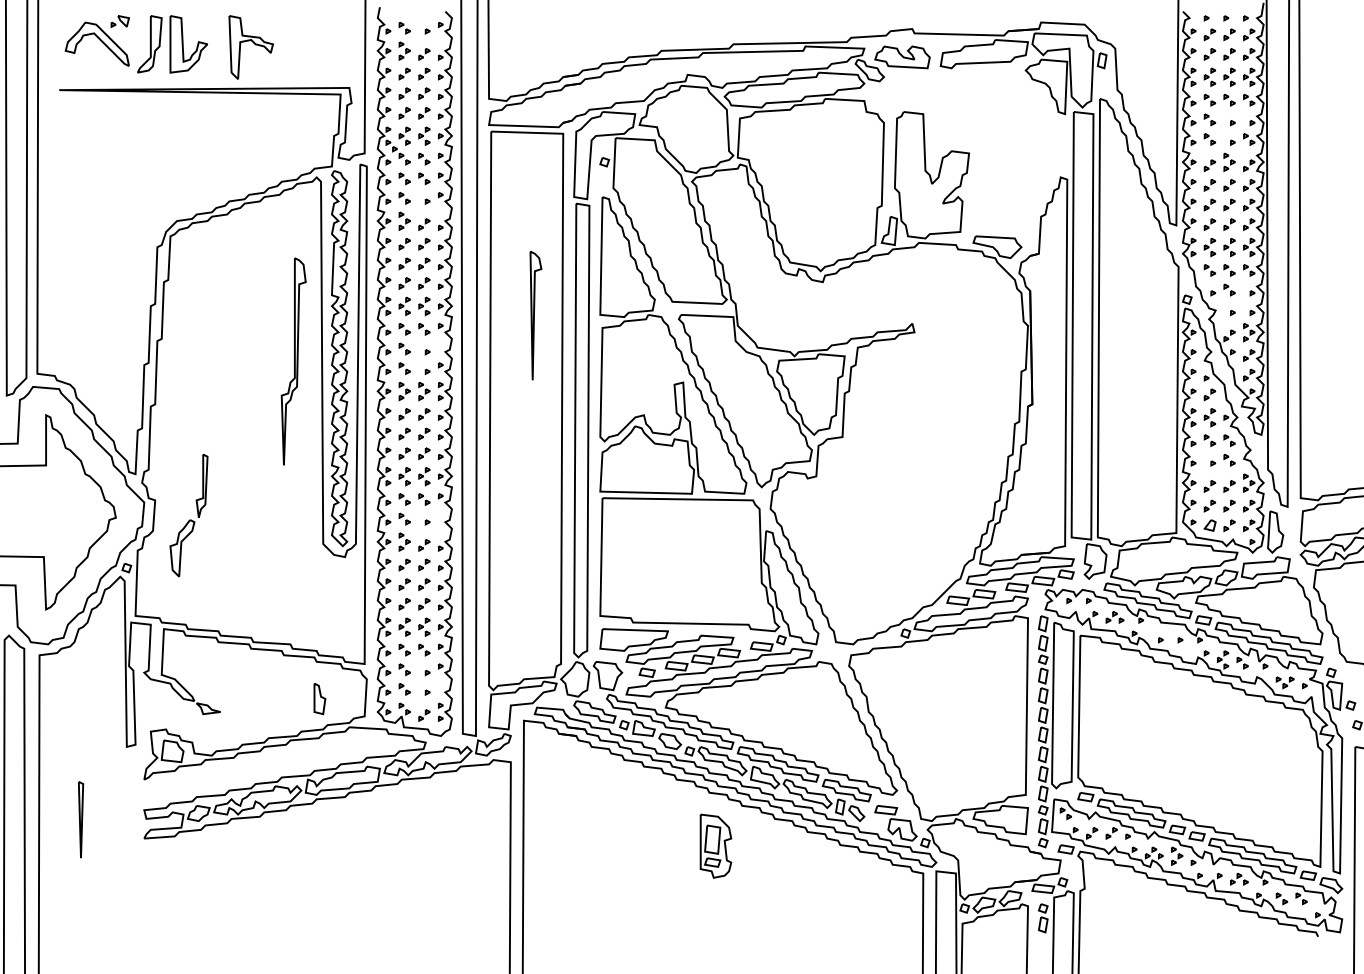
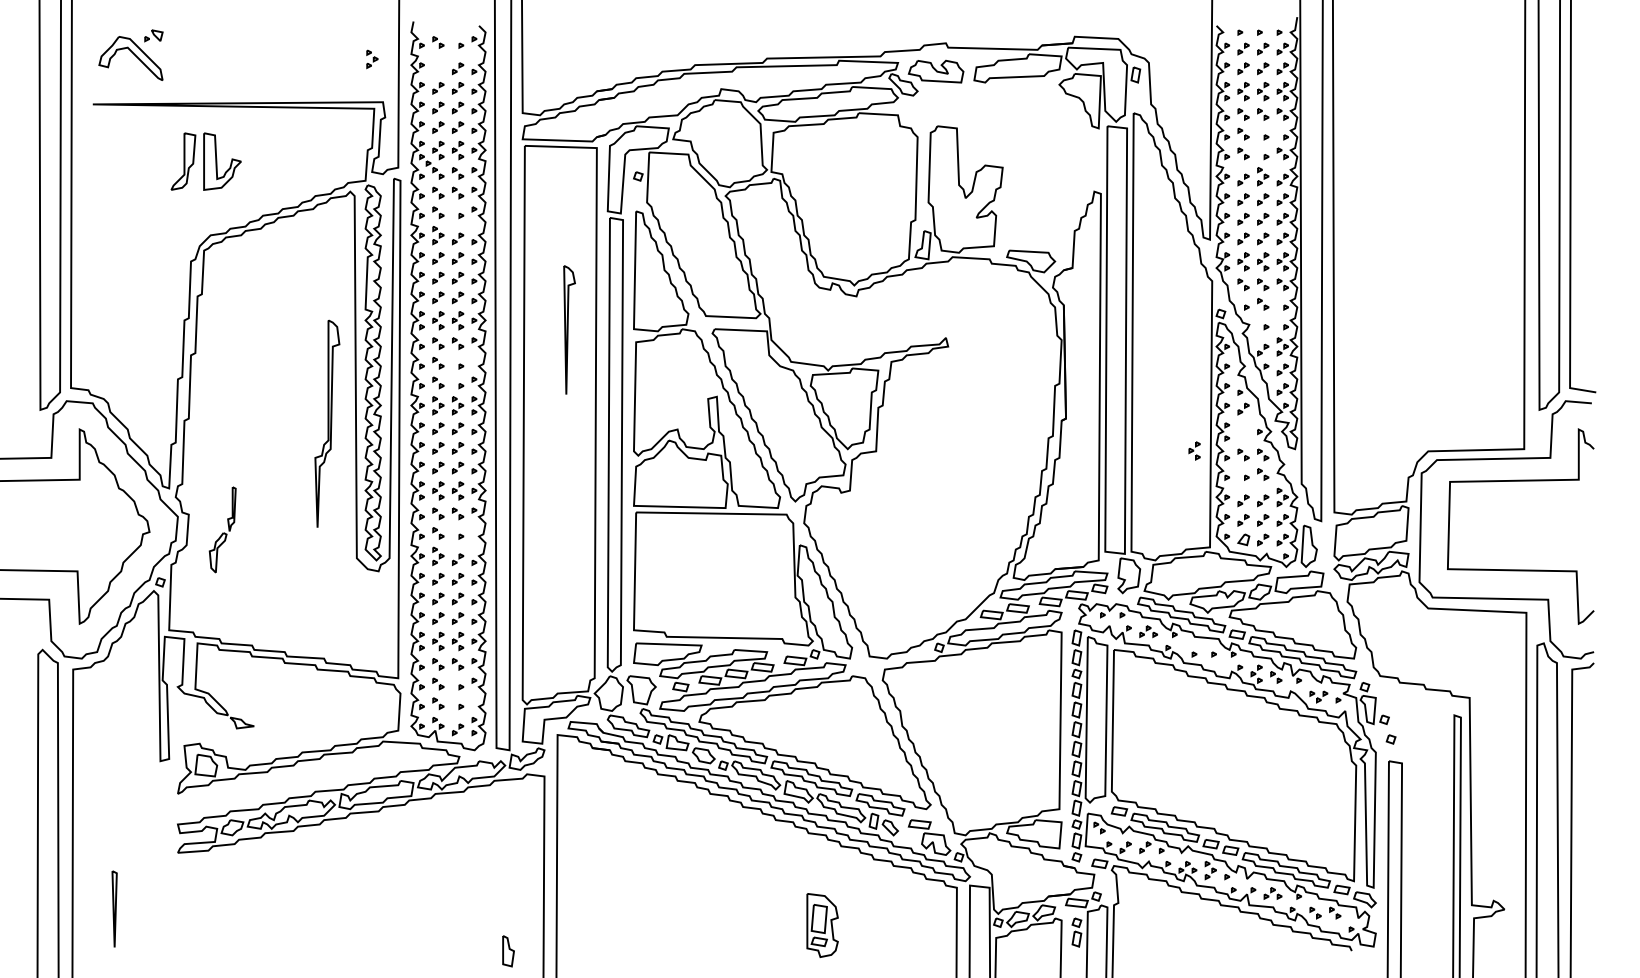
part: (171, 44) -> (205, 161), moved
part: (250, 47) -> (284, 61), removed
part: (404, 51) -> (372, 59), moved
part: (293, 361) -> (327, 423), moved
part: (1209, 417) -> (1194, 450), moved
part: (188, 515) -> (222, 529), size x0.7
part: (319, 699) -> (508, 951), moved
part: (80, 819) -> (114, 908), moved
part: (715, 846) -> (822, 925), moved

